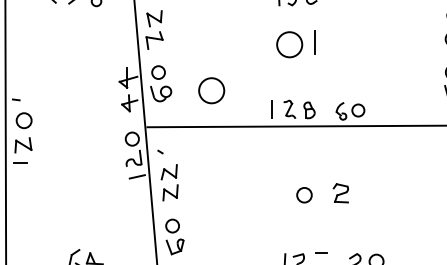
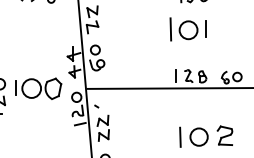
line: (264, 43) -> (170, 29), added
circle: (211, 90) -> (133, 62), removed
part: (78, 126) -> (38, 88), added
part: (340, 193) -> (224, 136), size x1.43
line: (277, 194) -> (179, 136), added
circle: (304, 195) -> (199, 137), size x1.67

